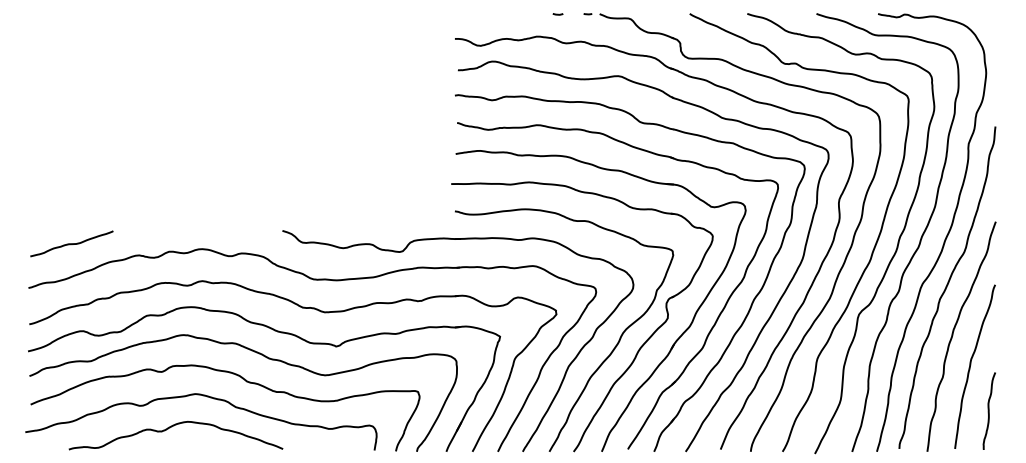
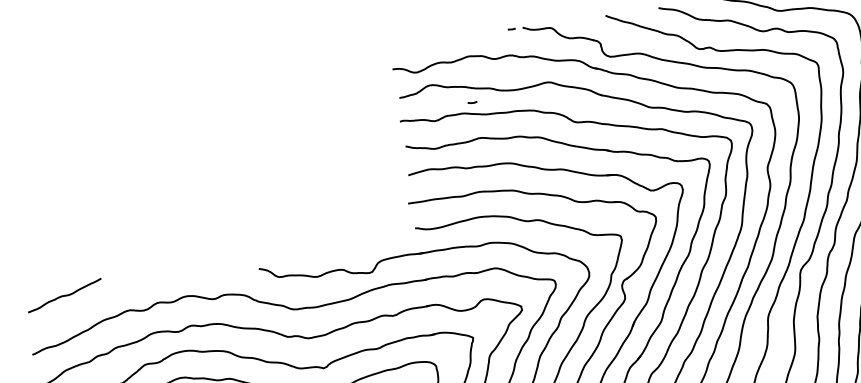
curve: (557, 14) -> (472, 102), moved
curve: (71, 243) -> (64, 295), moved

